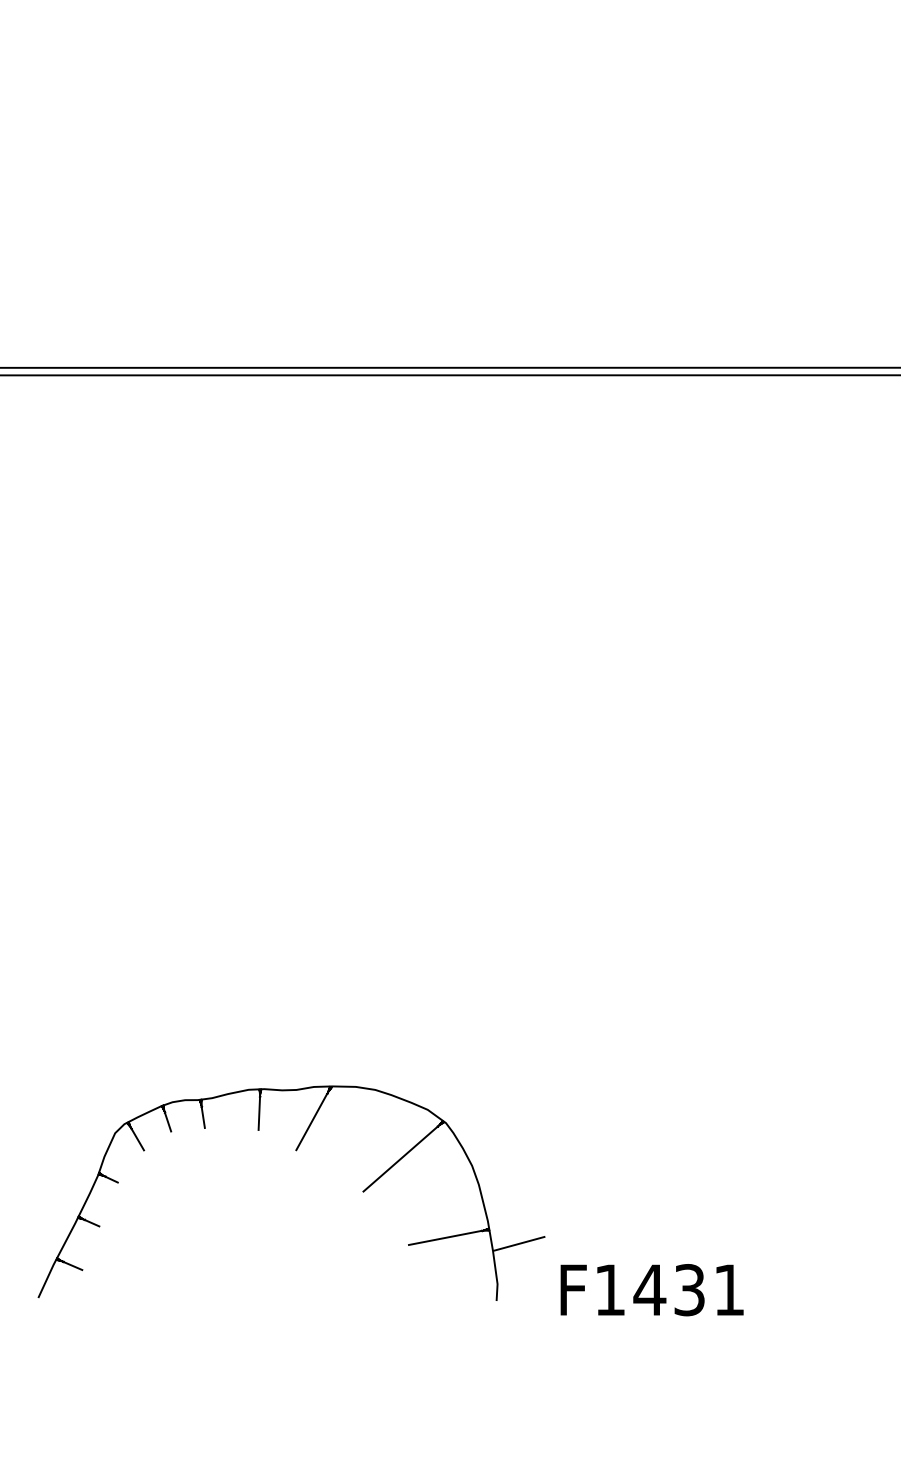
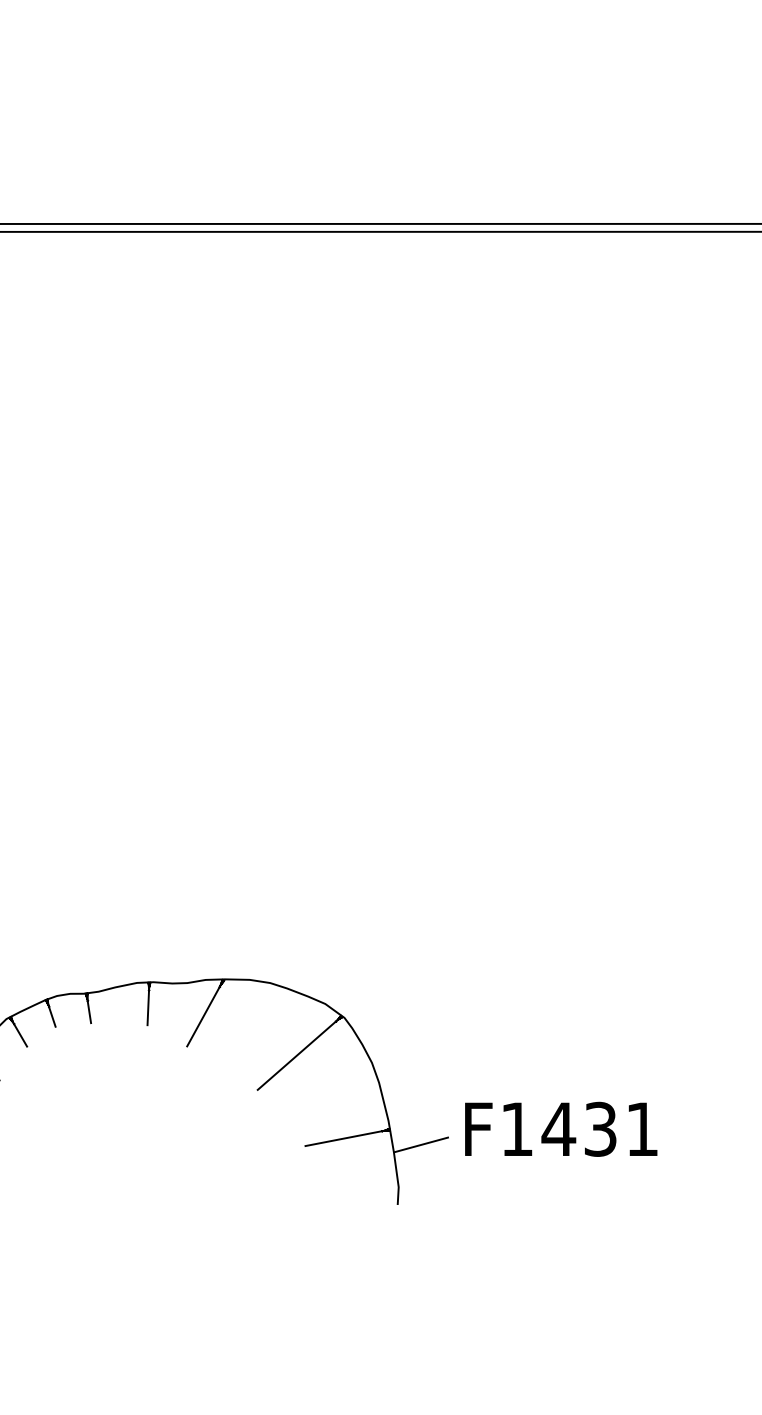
text: (651, 1290) -> (560, 1129), moved

